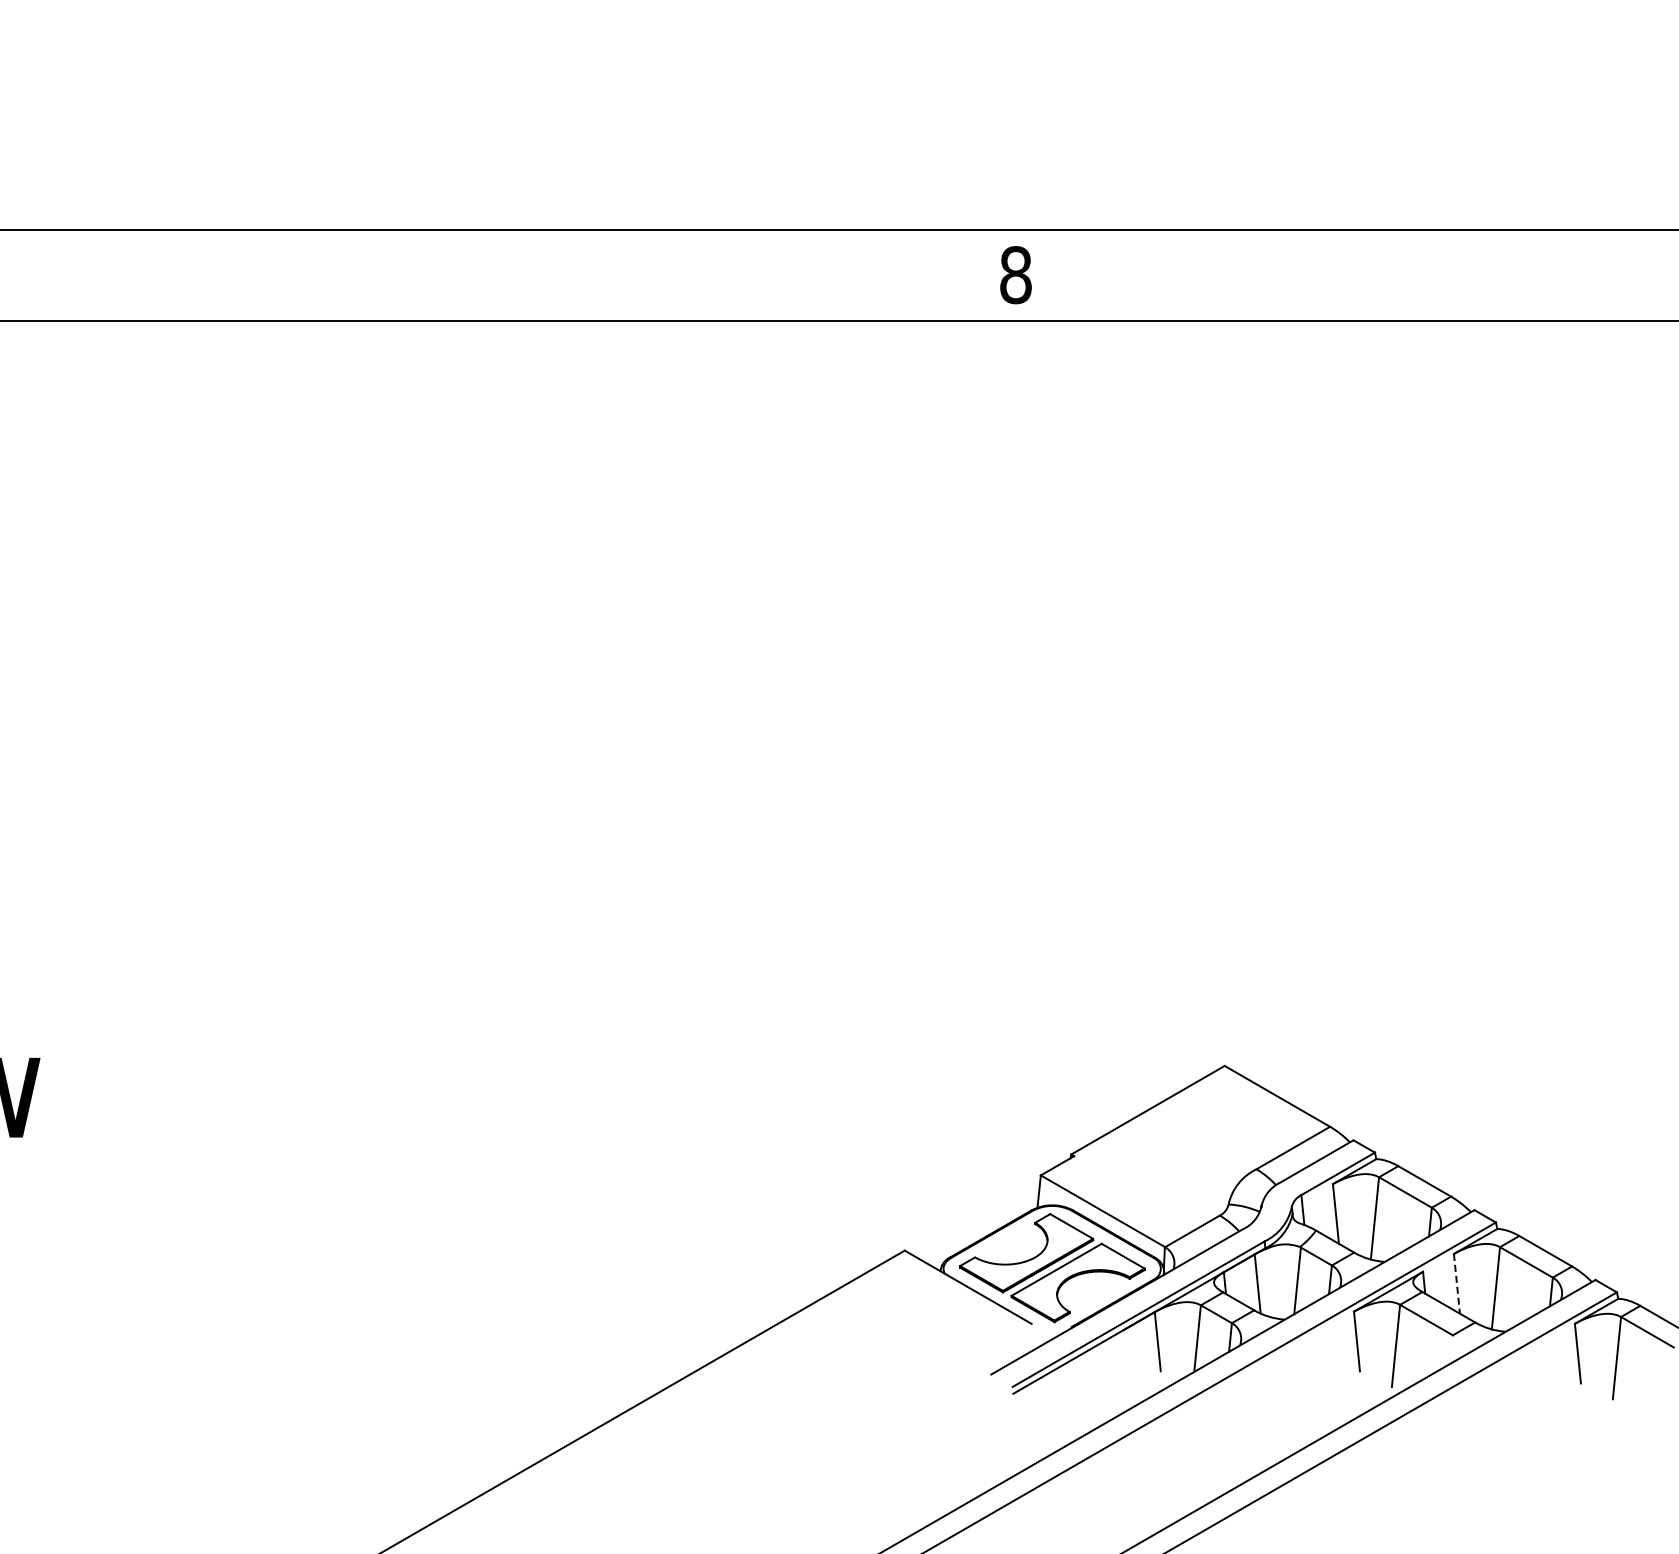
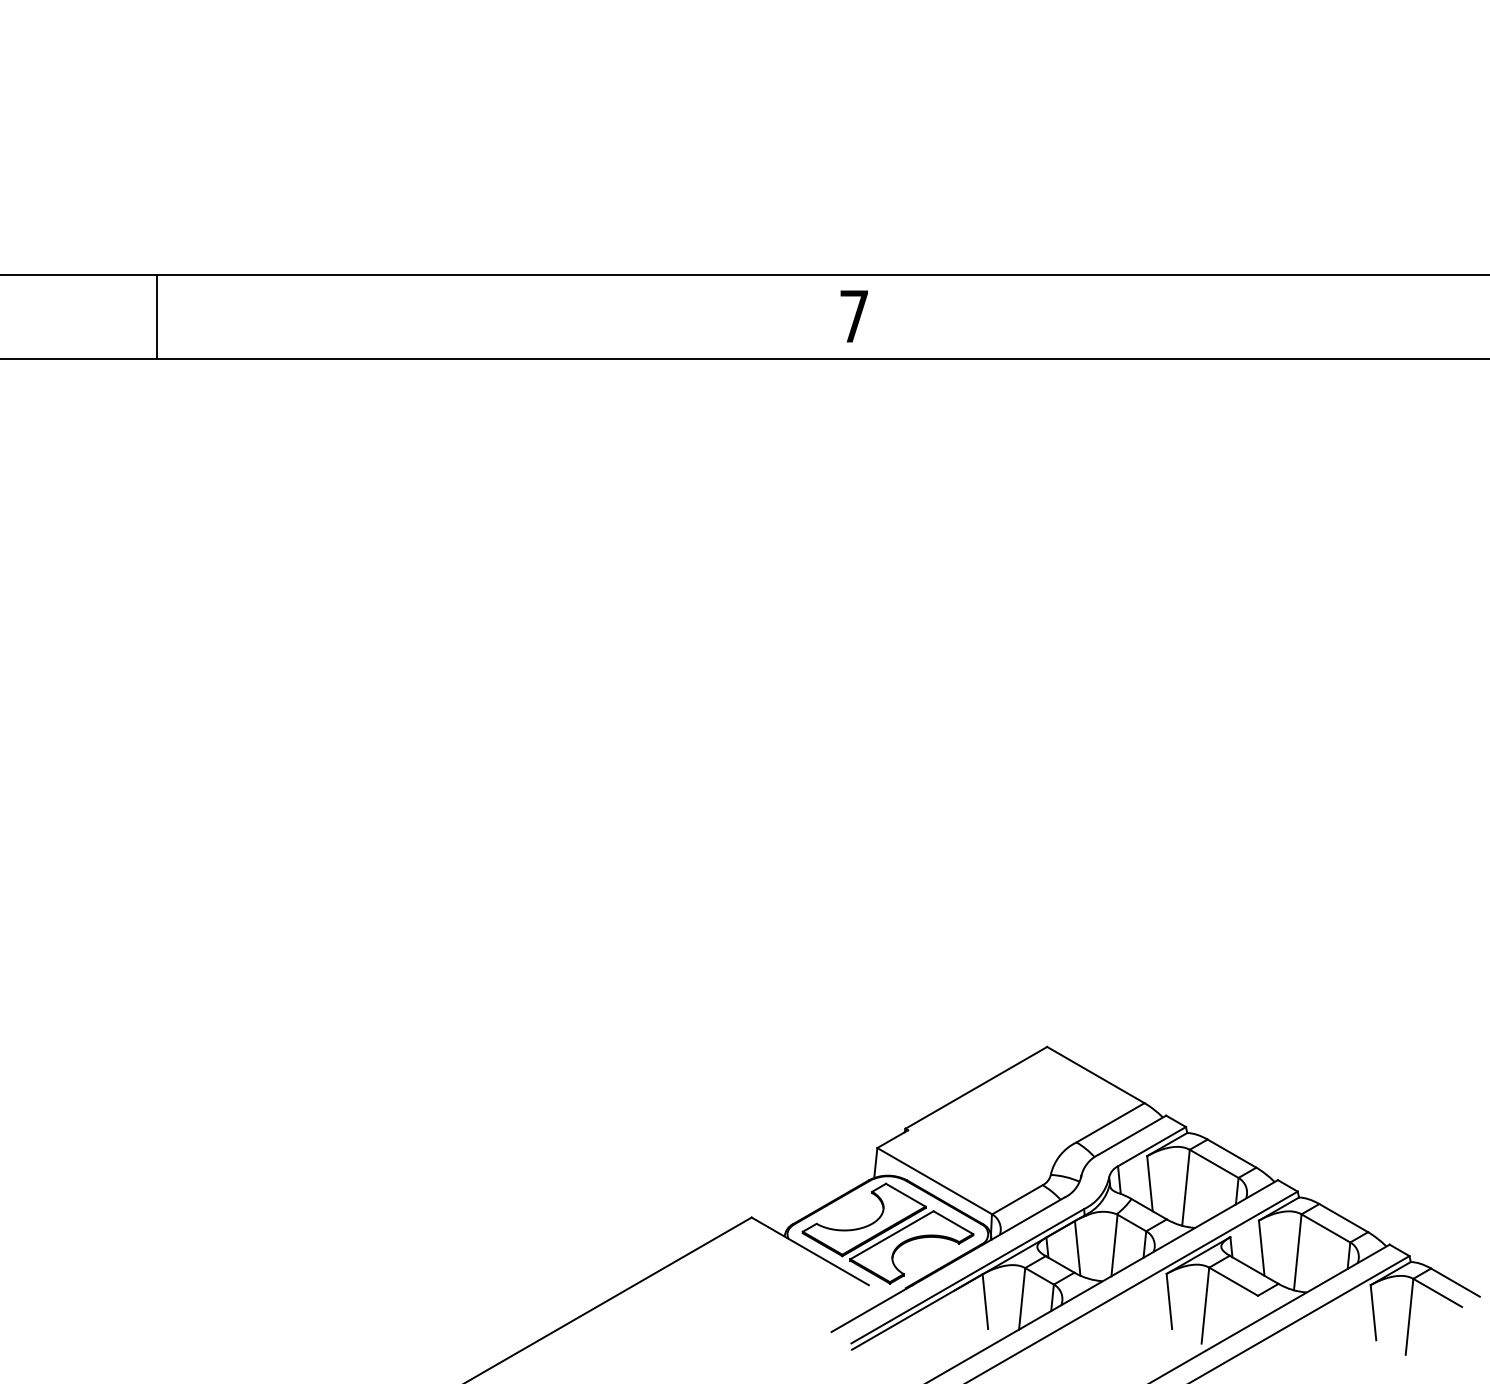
line: (261, 274) -> (157, 315), added
text: (1015, 275) -> (853, 316), 8 -> 7
line: (1456, 1284) -> (1261, 1248), dashed -> solid

